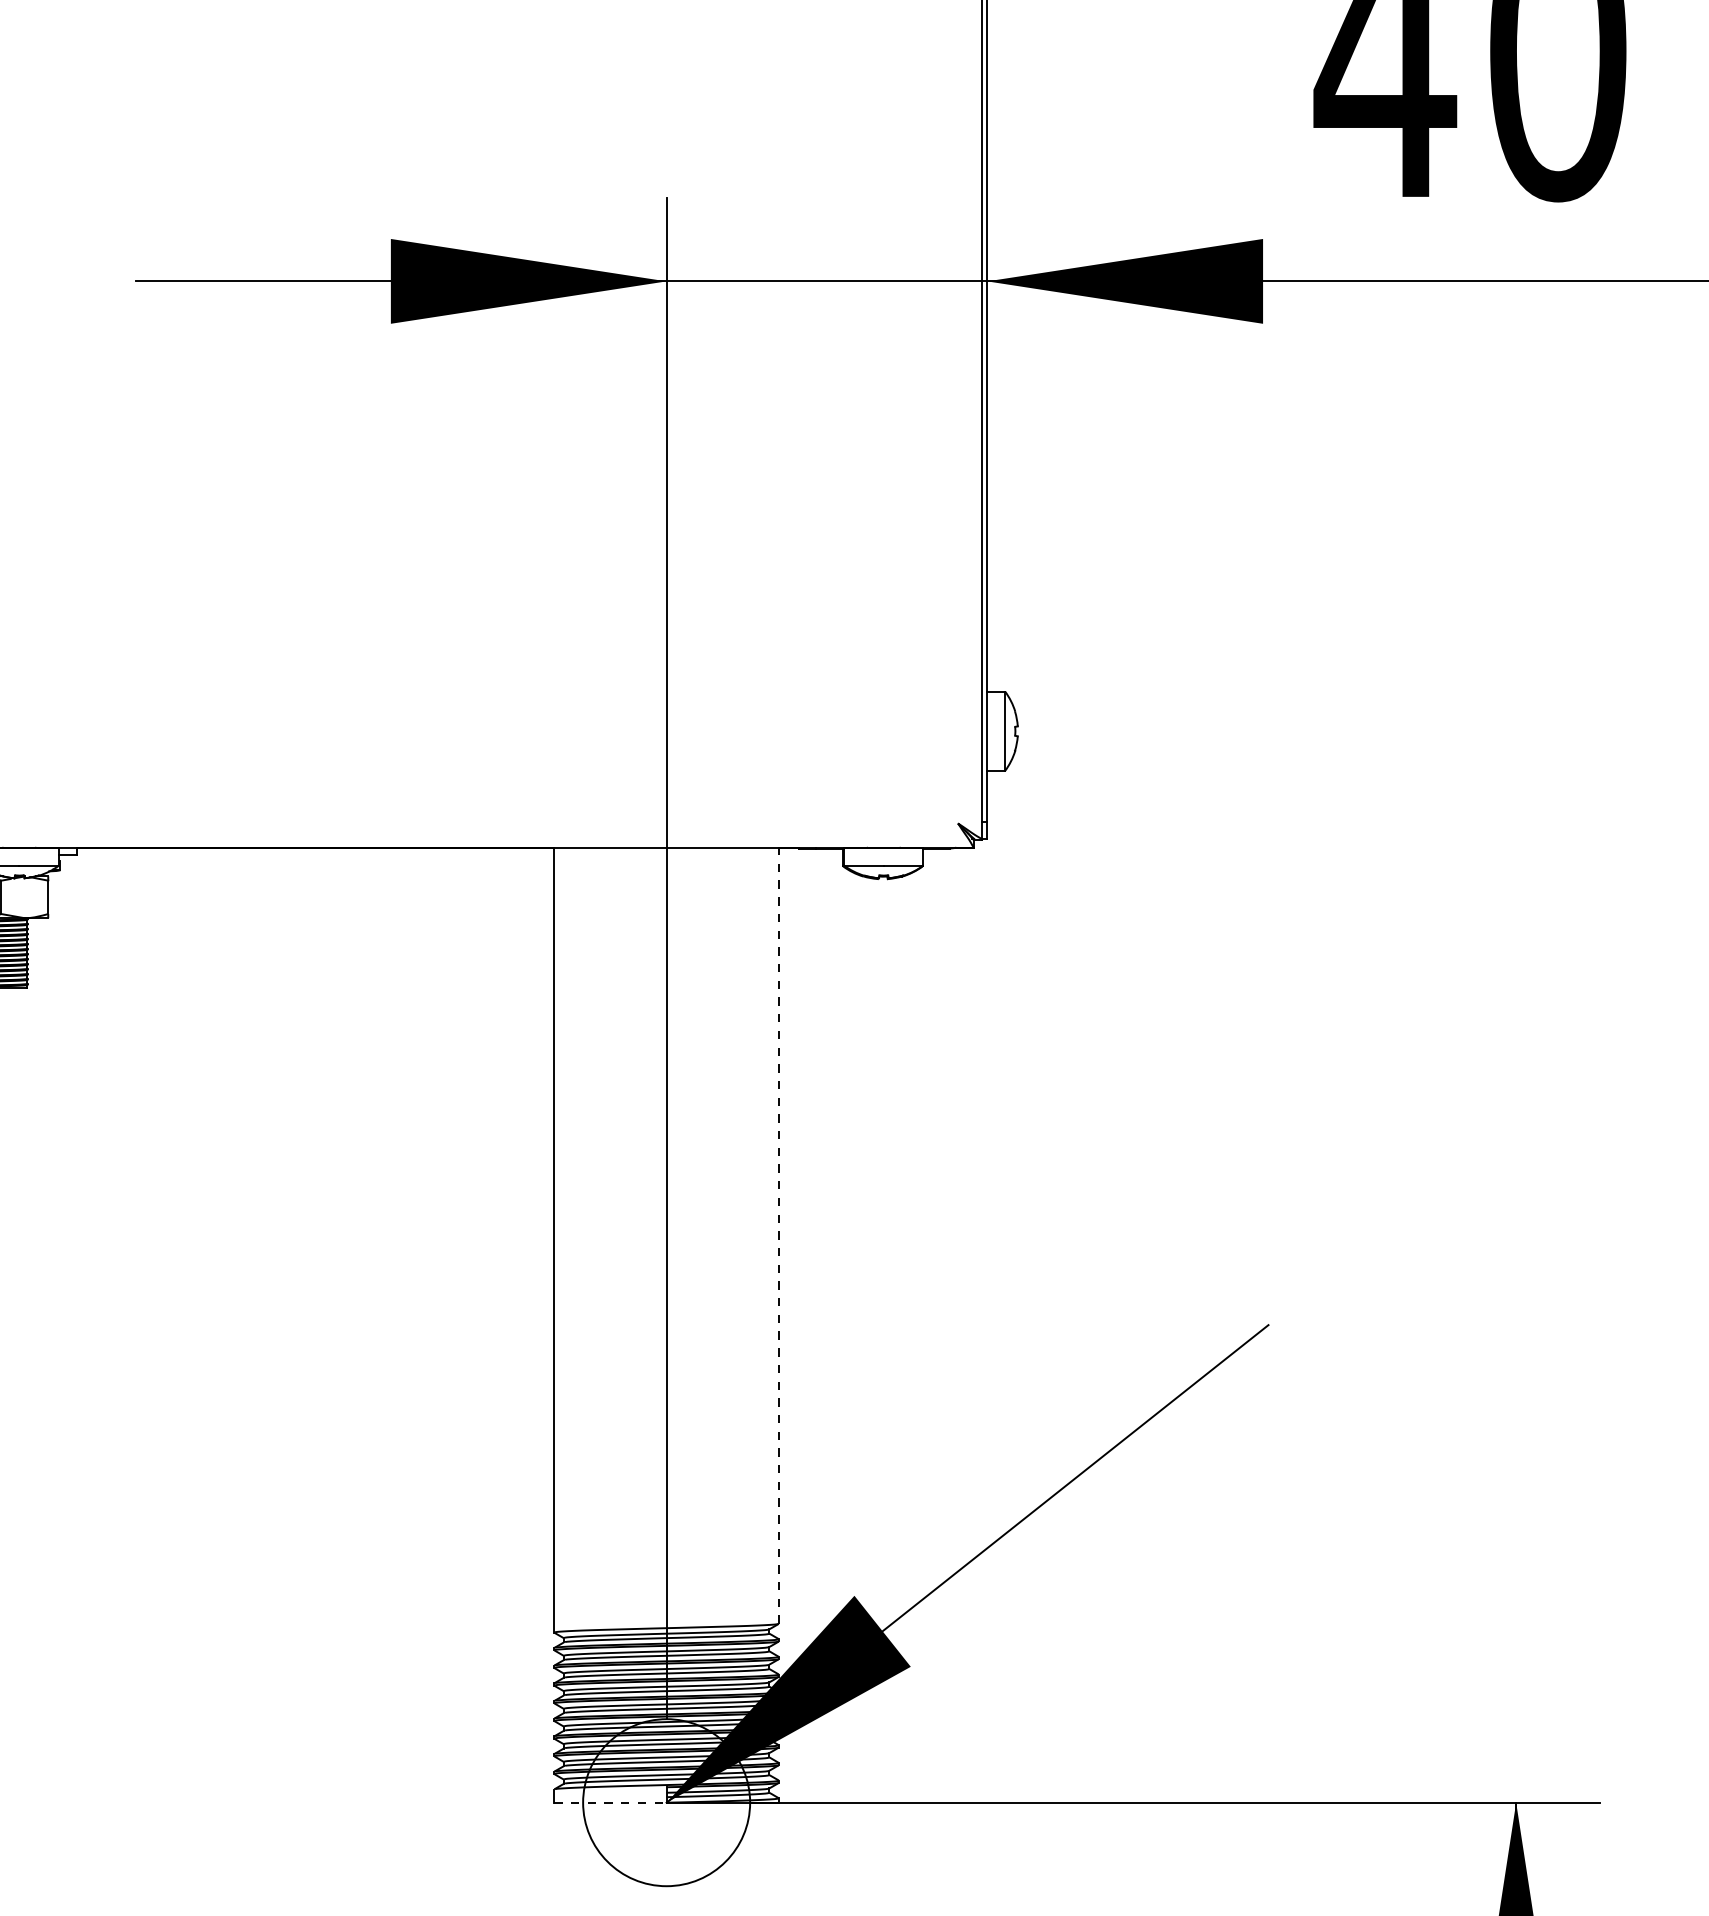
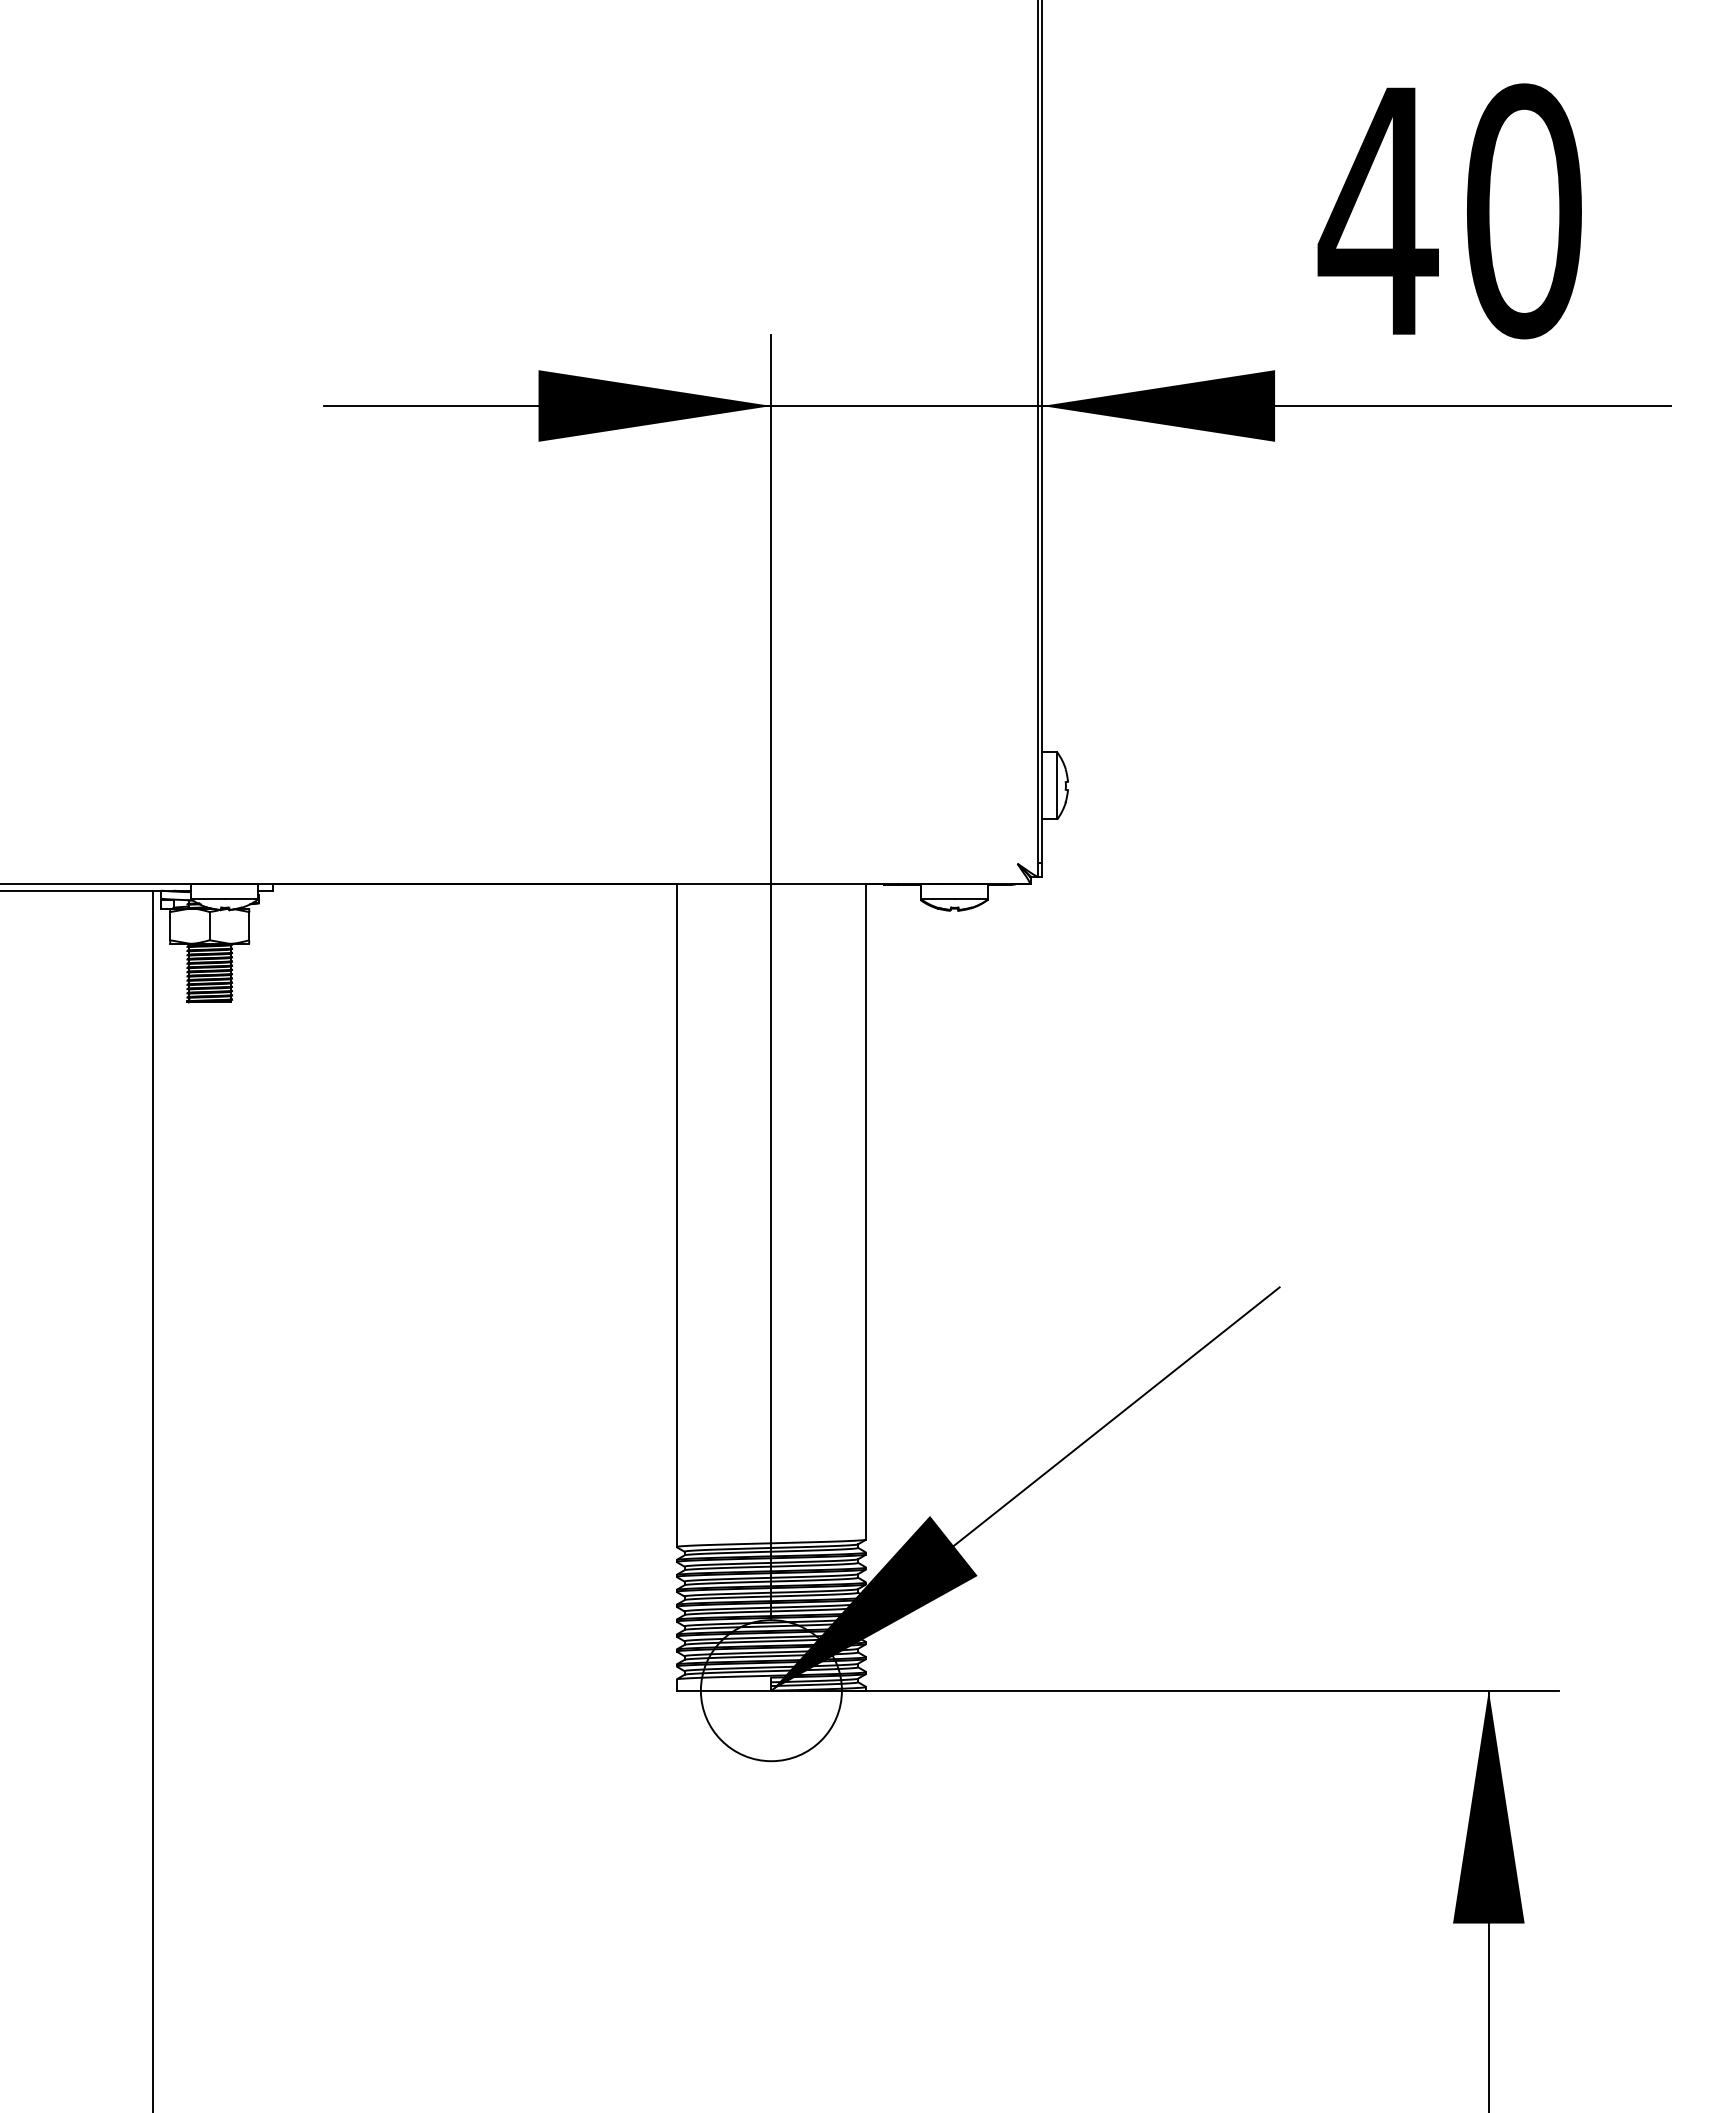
line: (779, 1235) -> (866, 1211), dashed -> solid
line: (611, 1802) -> (724, 1690), dashed -> solid

